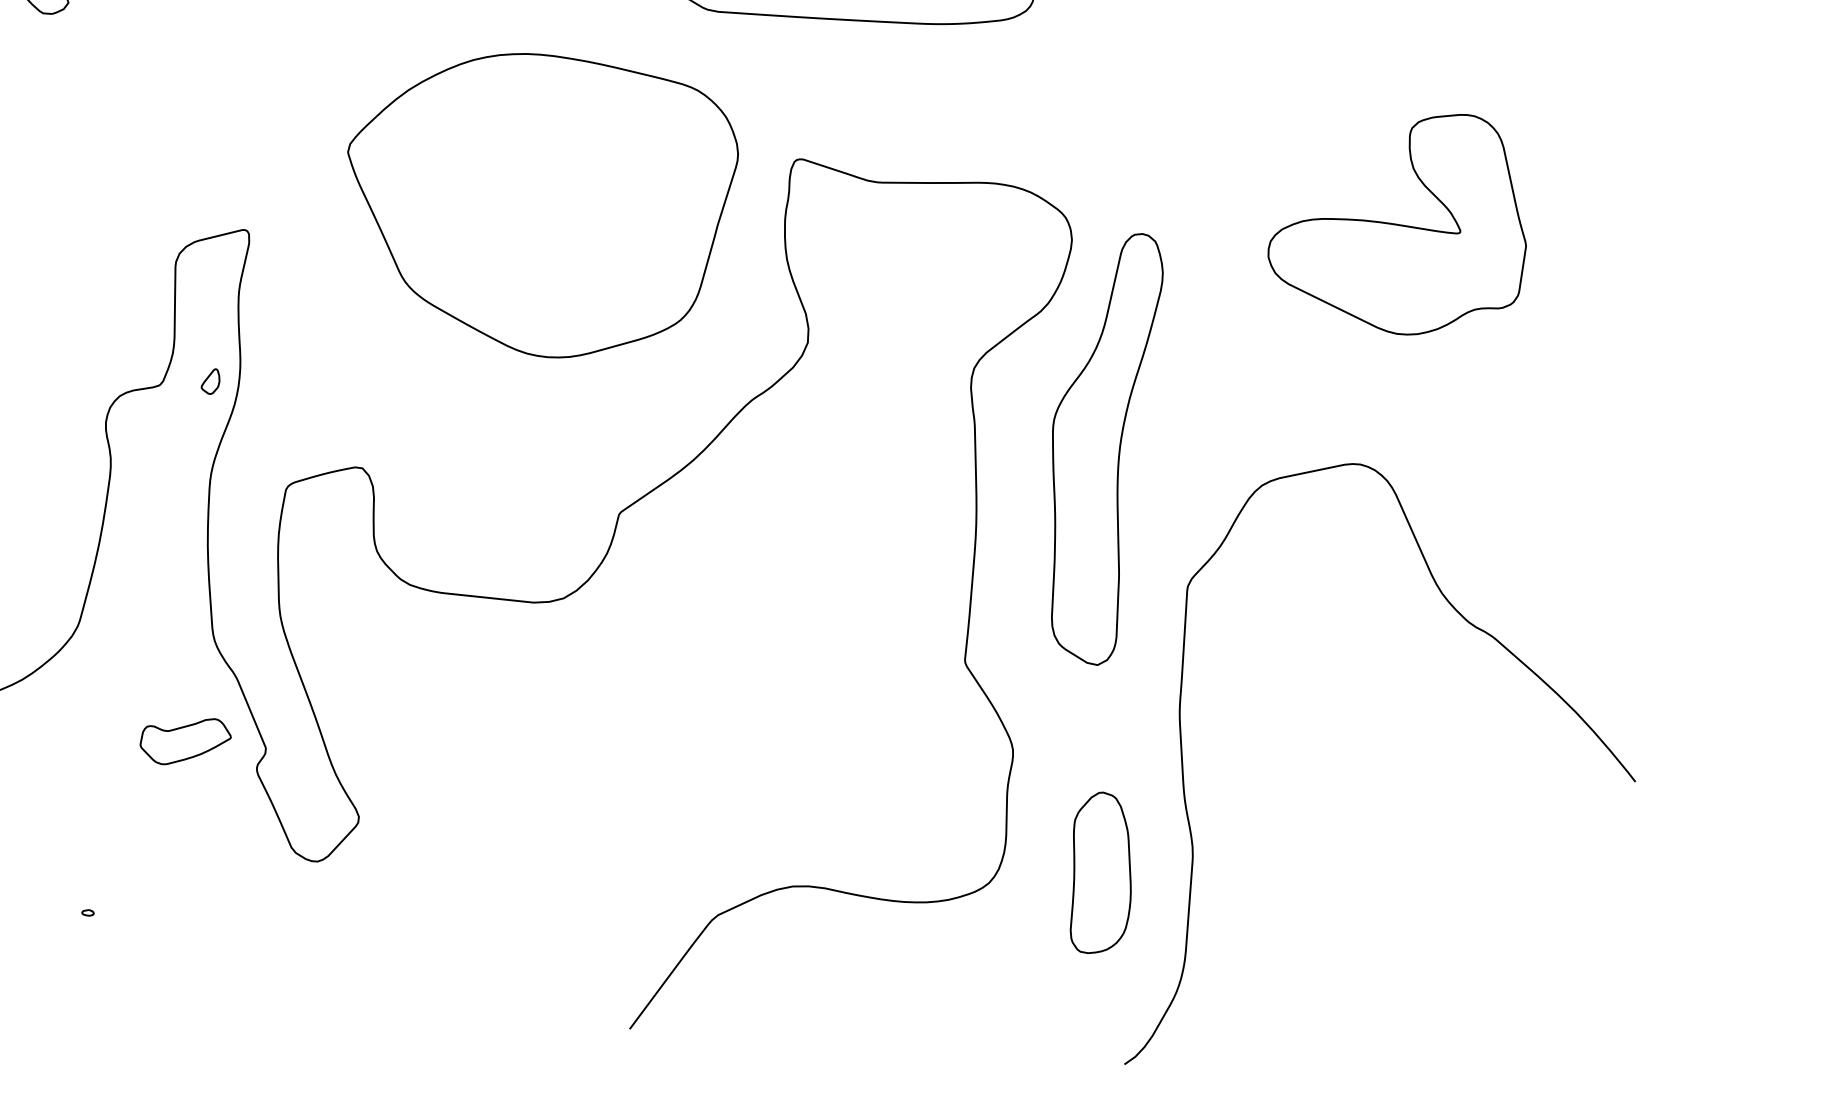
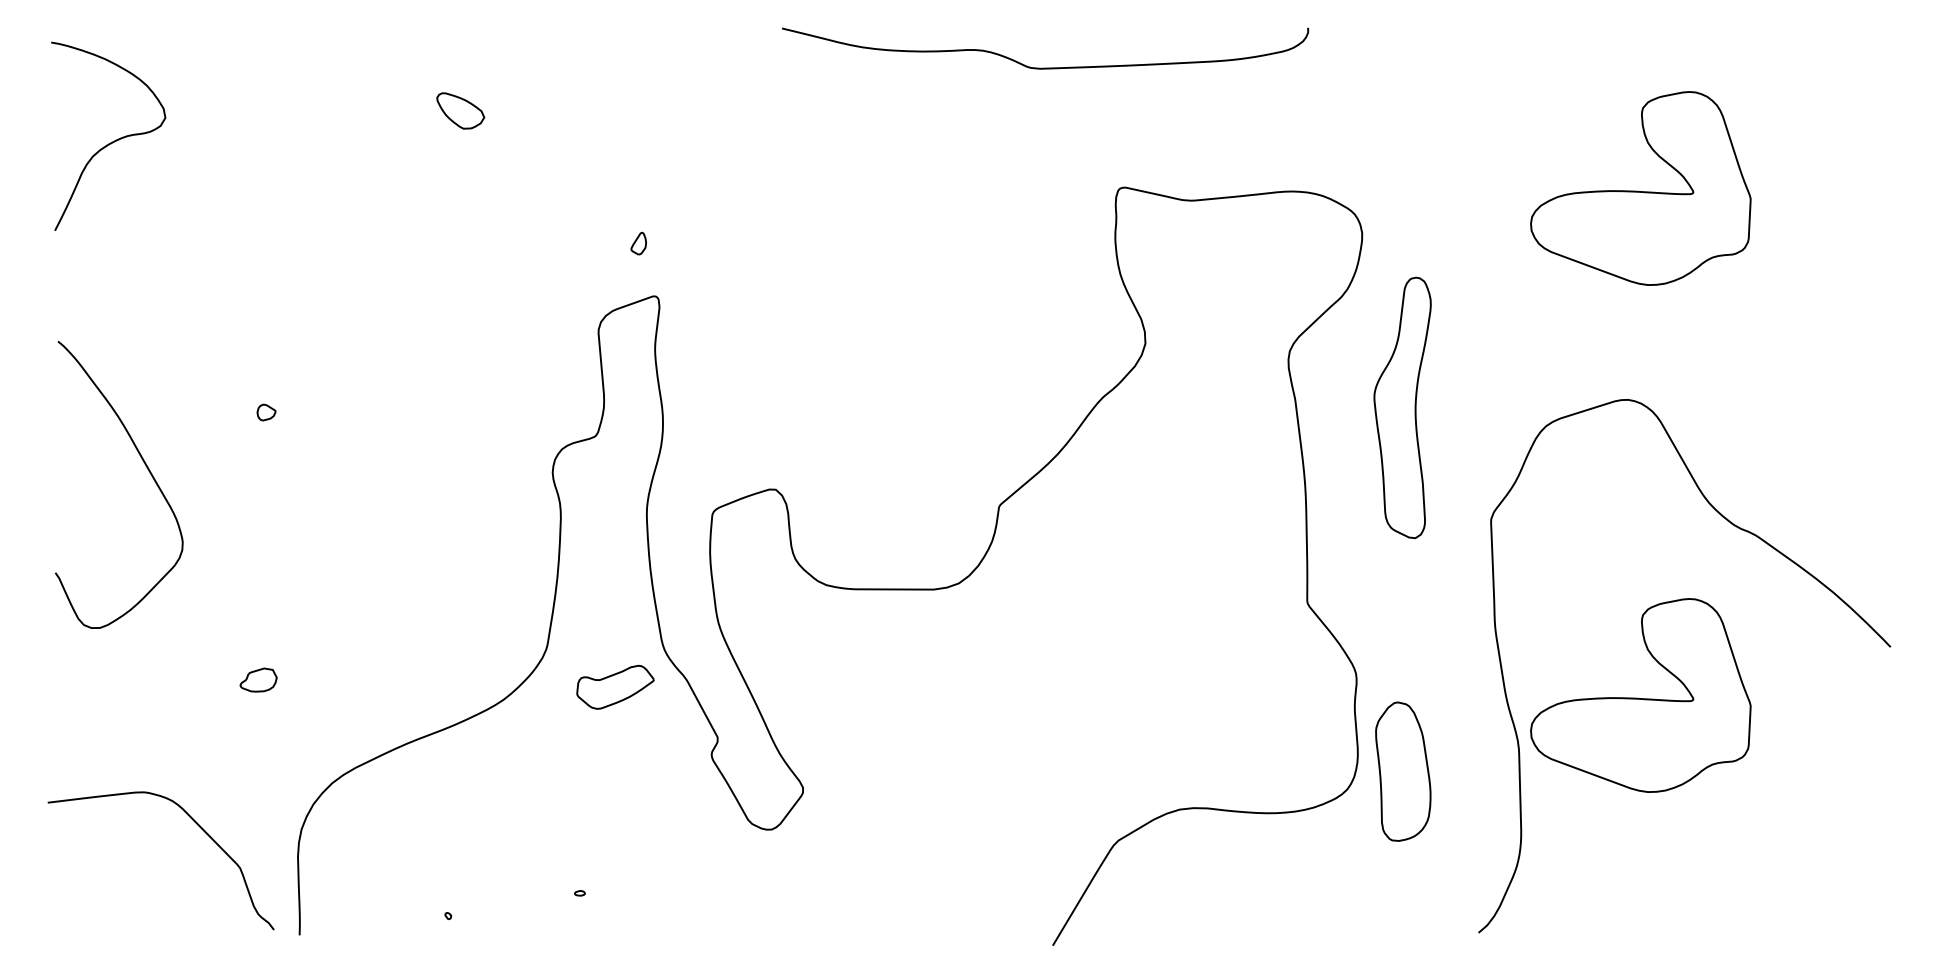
part: (537, 204) -> (902, 249), removed
part: (210, 381) -> (638, 243), moved
part: (1098, 446) -> (1402, 407), size x0.7
part: (185, 740) -> (615, 686), moved
part: (1339, 808) -> (1640, 695), added
part: (1101, 873) -> (1403, 771), moved

